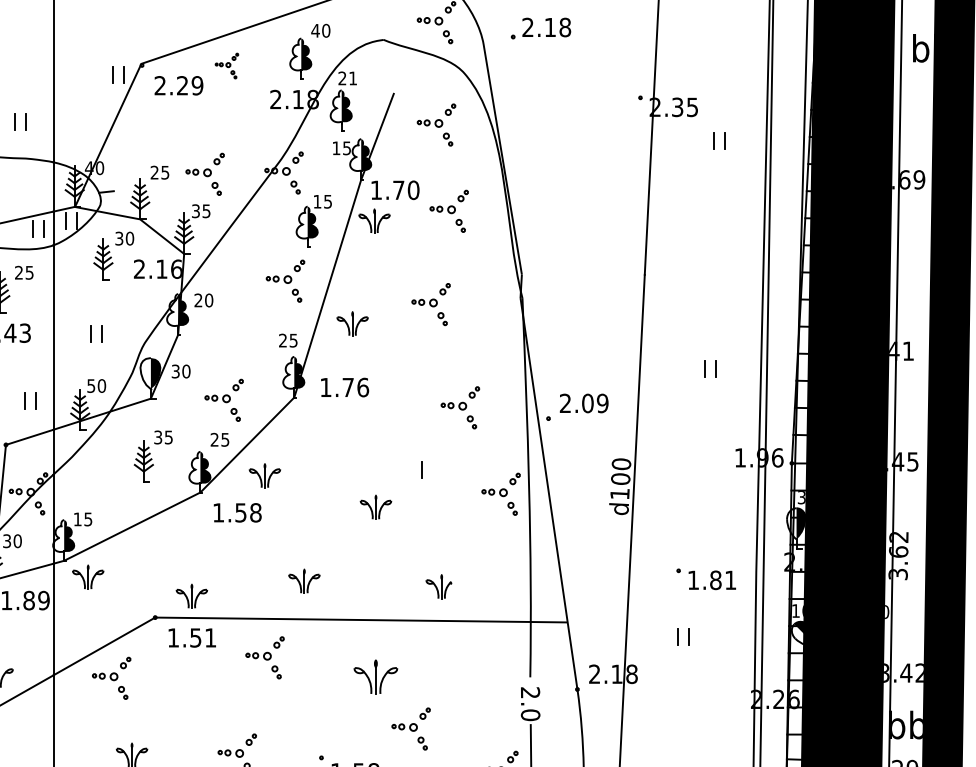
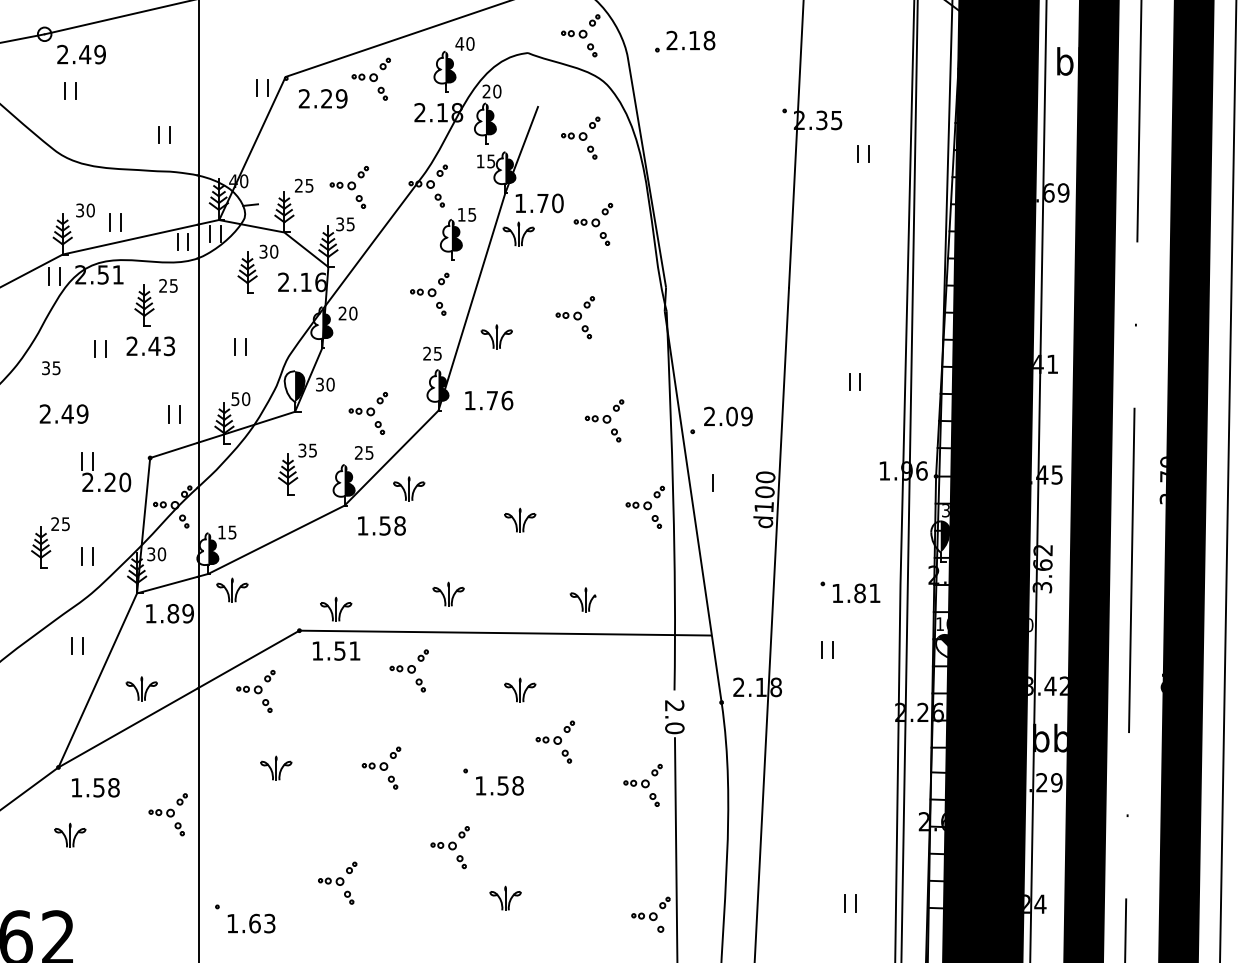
part: (226, 65) -> (370, 78), size x1.67
text: (353, 78) -> (497, 91), 21 -> 20
line: (422, 469) -> (712, 482), moved
part: (376, 676) -> (520, 689), size x0.71

